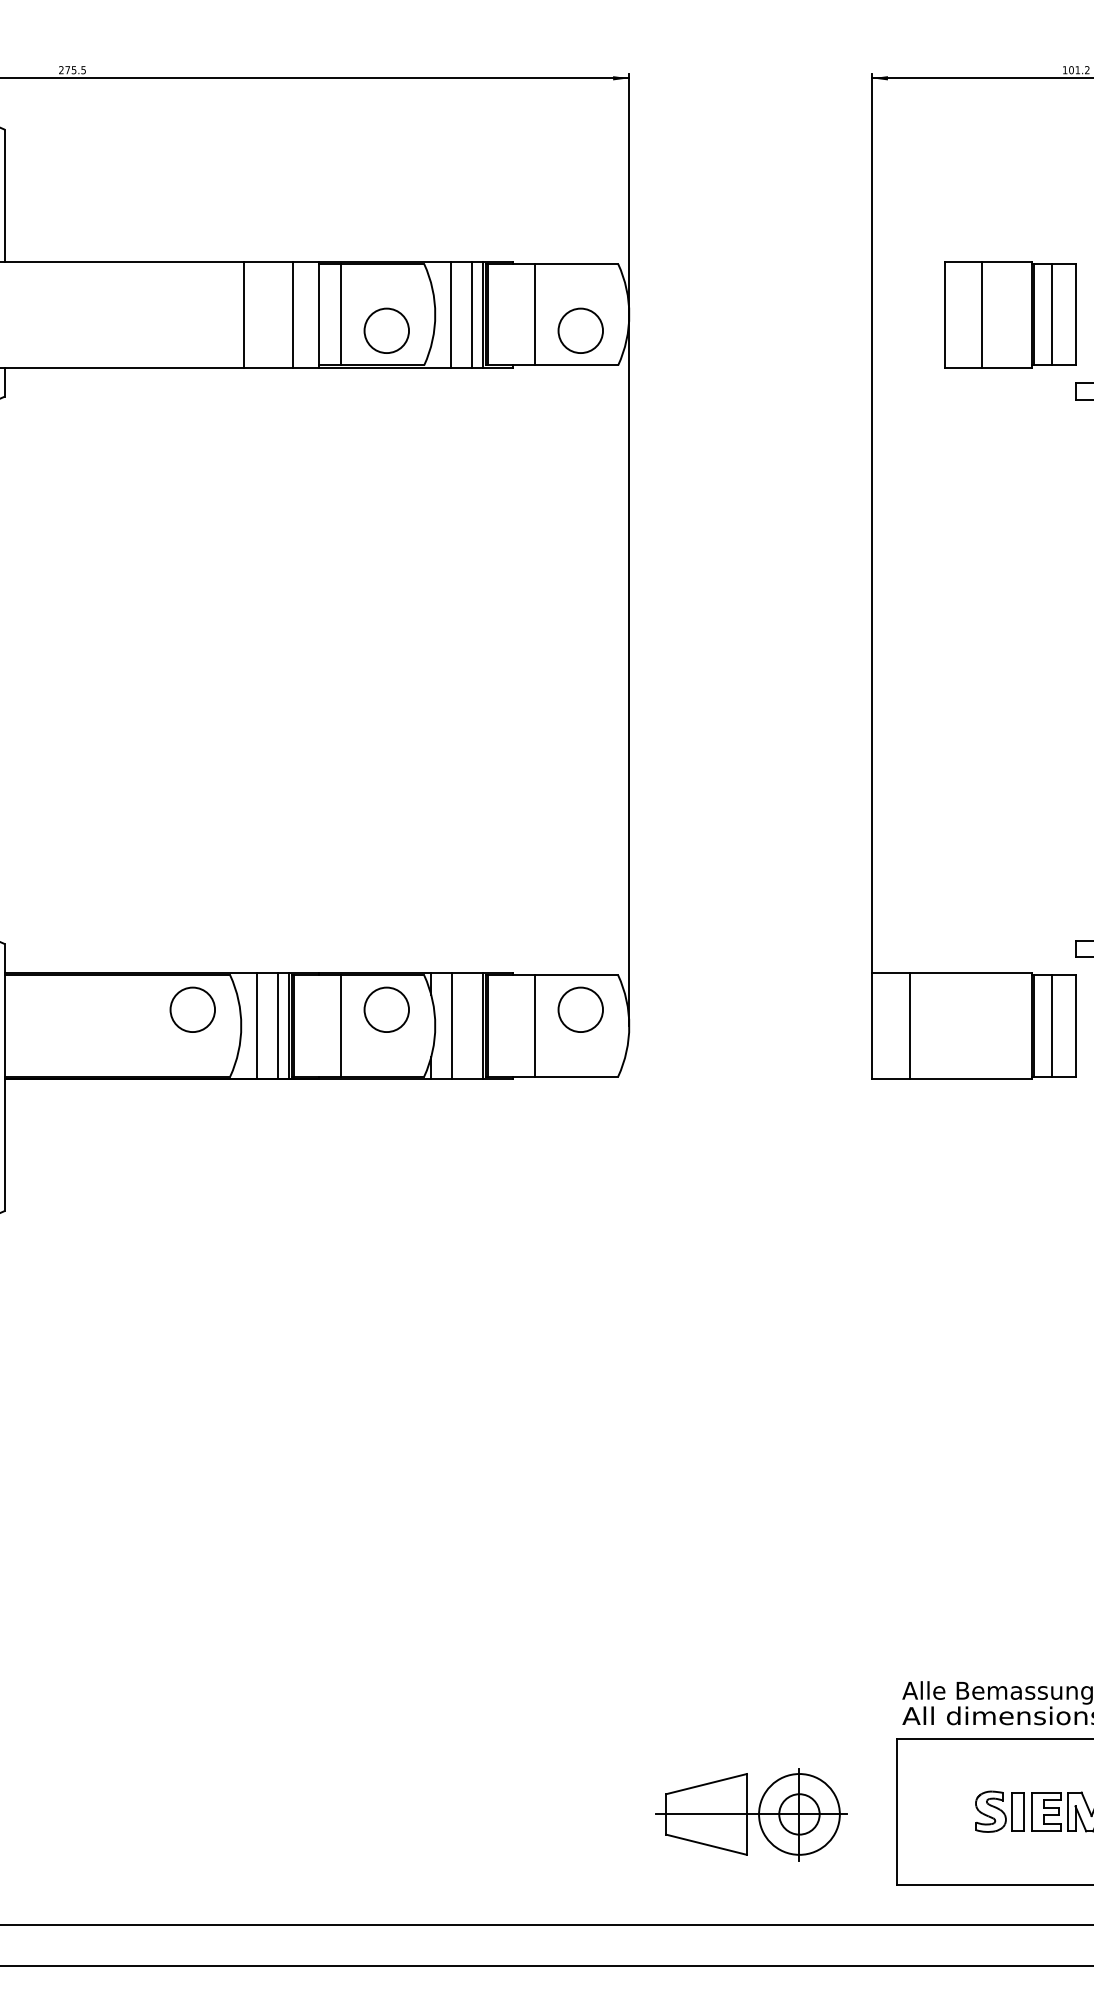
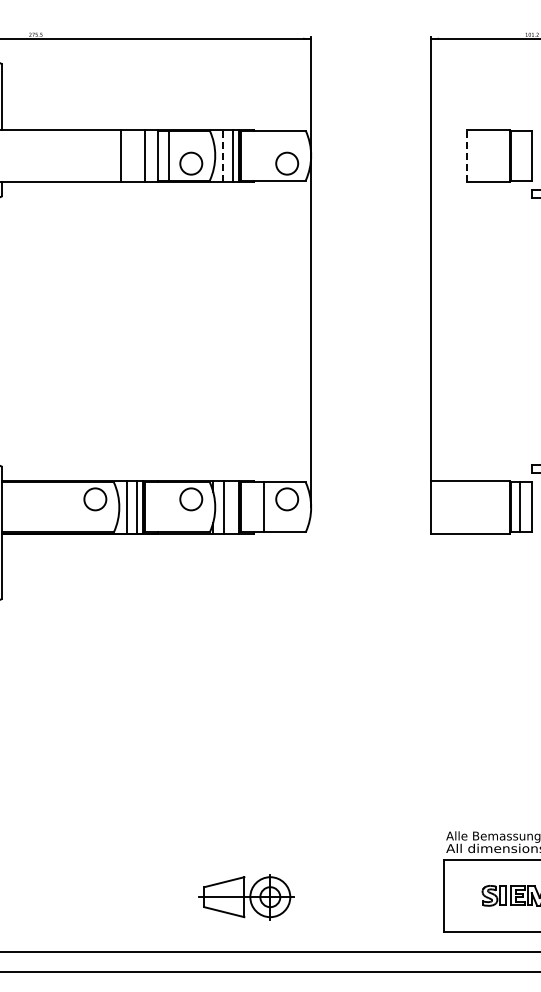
line: (449, 314) -> (222, 155), solid -> dashed
line: (534, 314) -> (264, 155), removed
line: (945, 314) -> (467, 155), solid -> dashed
line: (981, 314) -> (485, 155), removed
line: (1052, 314) -> (520, 155), removed
line: (340, 1026) -> (168, 507), removed
line: (909, 1026) -> (449, 507), removed
part: (751, 1815) -> (246, 897), moved

